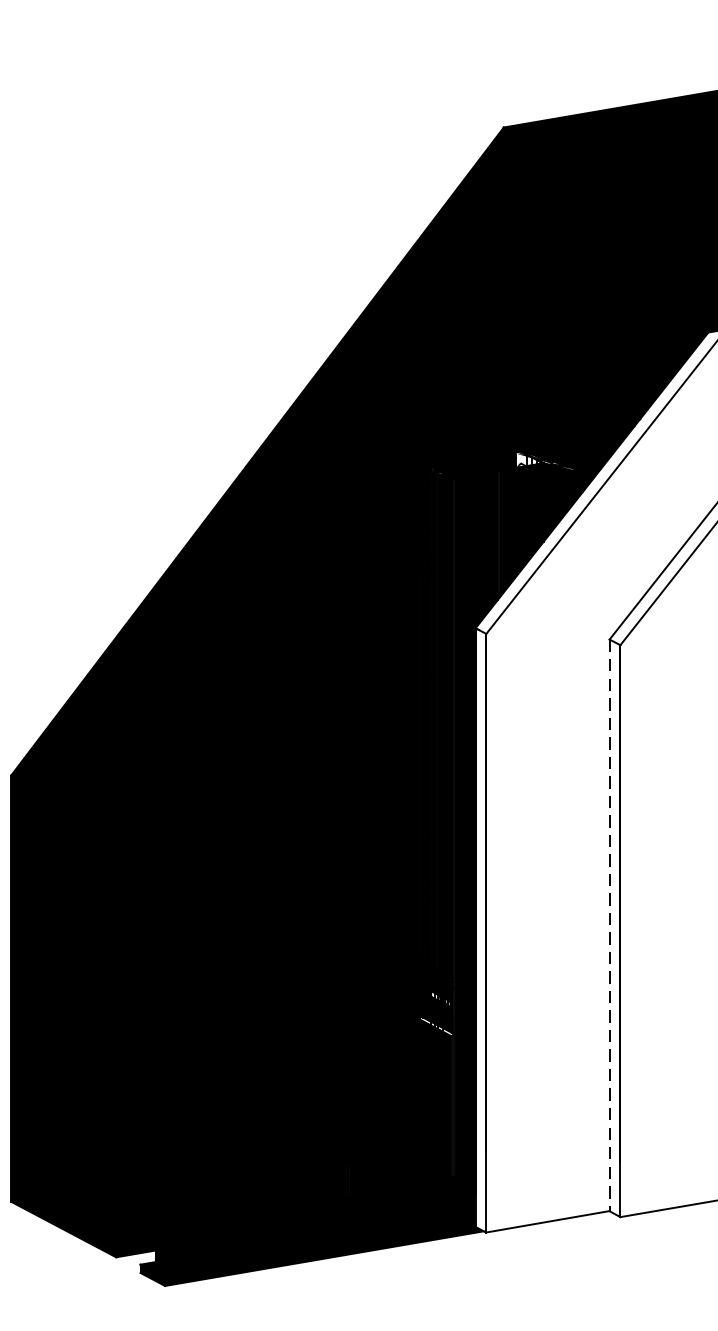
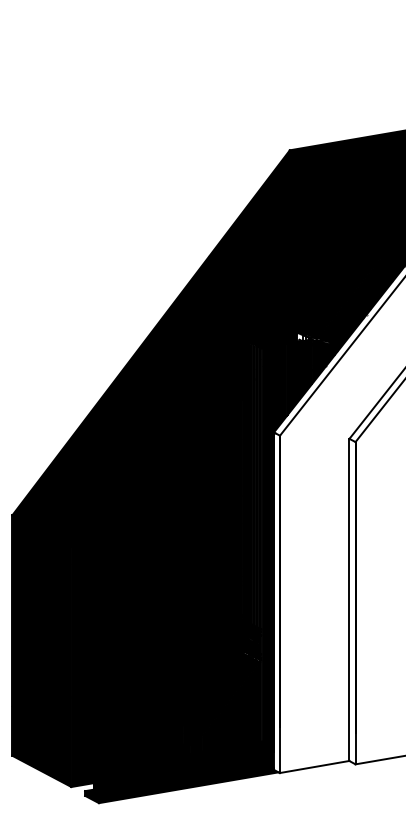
line: (609, 926) -> (349, 600), dashed -> solid

